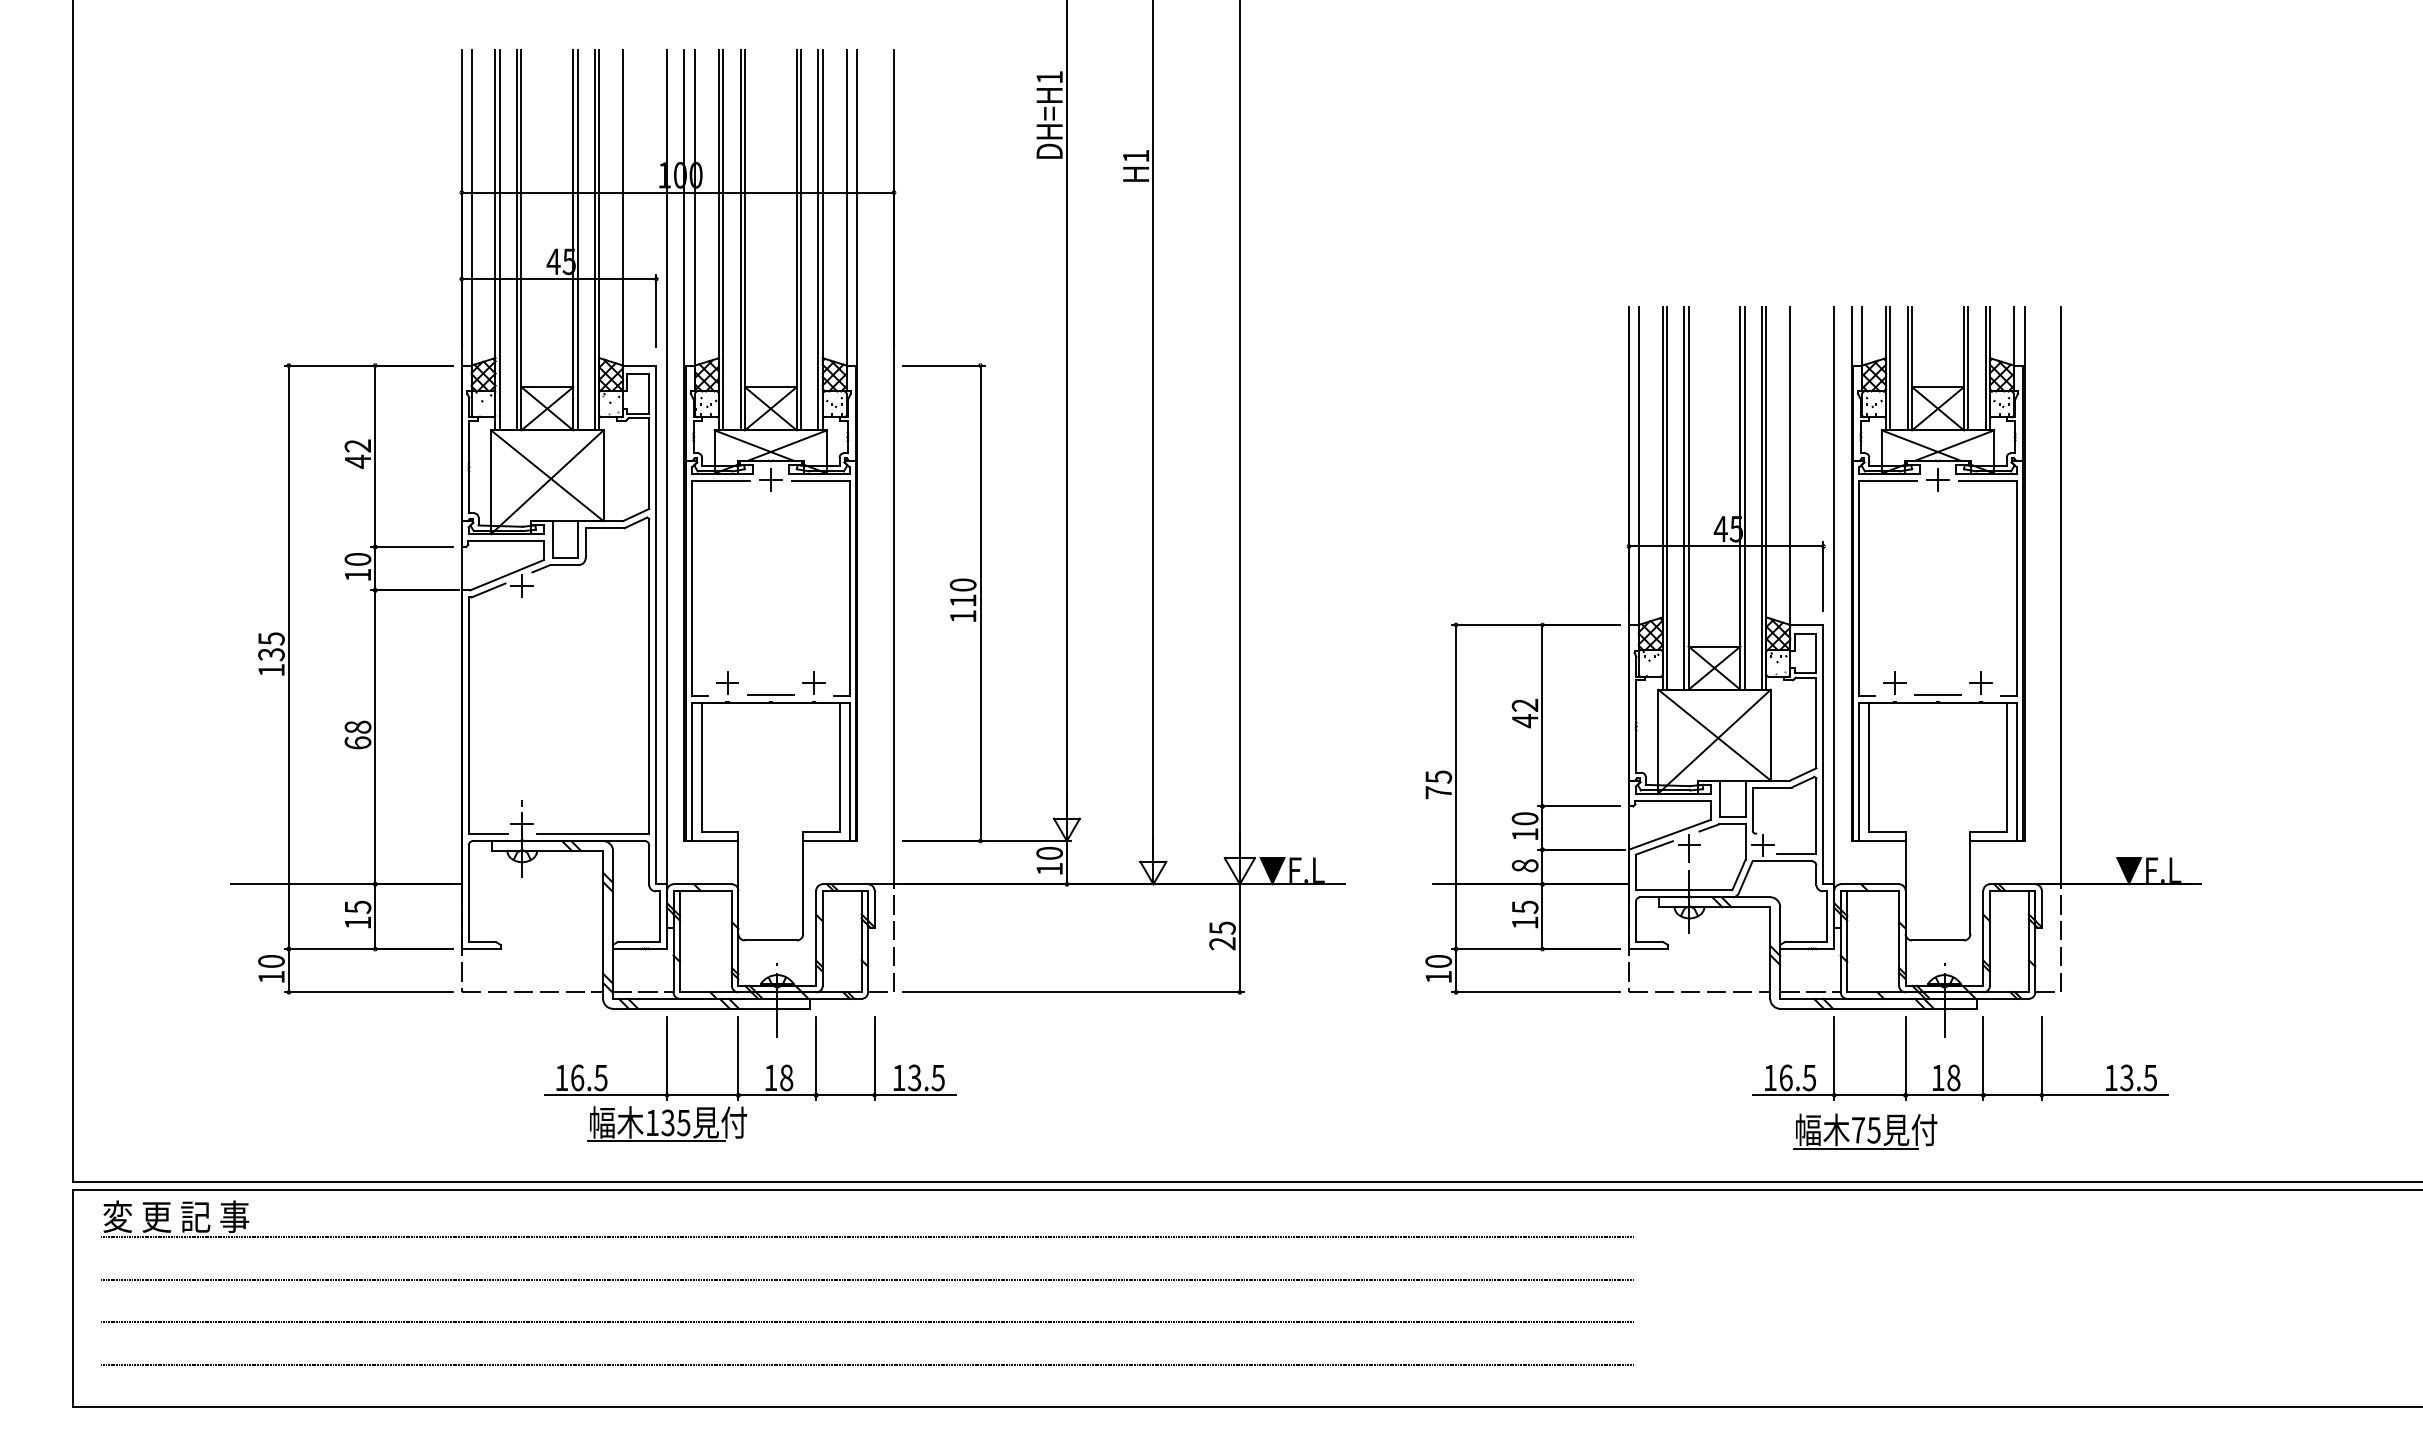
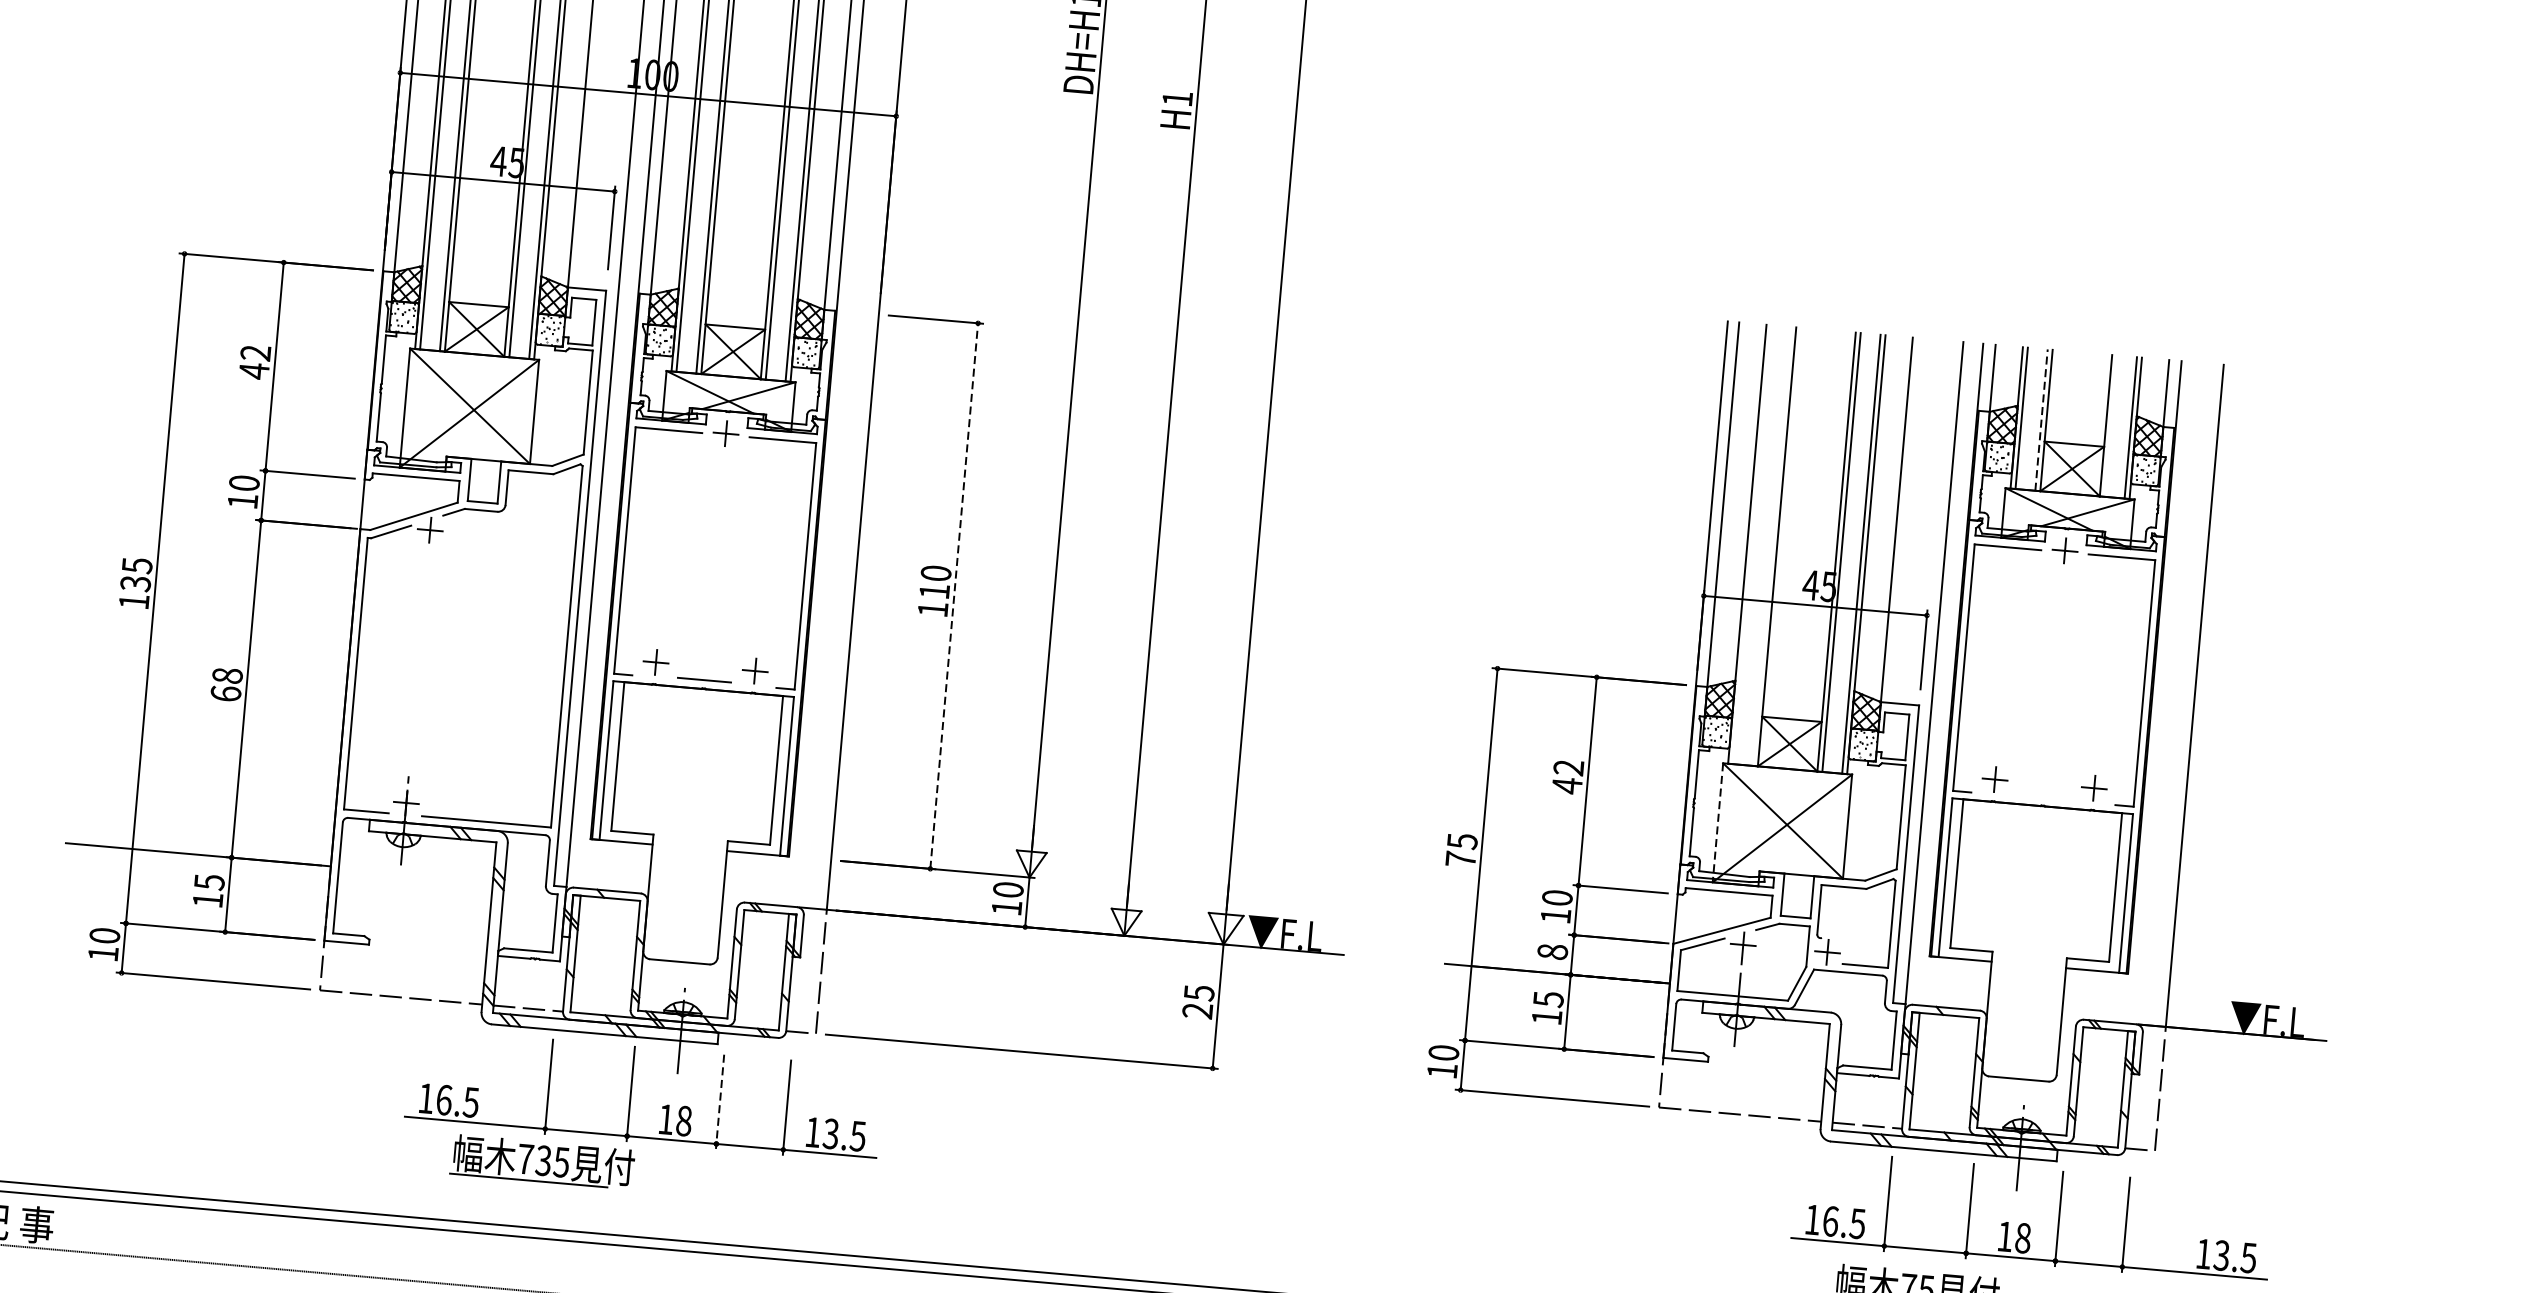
line: (1907, 368) -> (2041, 419), solid -> dashed
line: (1968, 368) -> (2111, 425), removed
line: (1666, 498) -> (1751, 544), removed
line: (1684, 498) -> (1772, 546), removed
line: (980, 603) -> (954, 596), solid -> dashed
line: (1937, 694) -> (2042, 796), removed
line: (1658, 741) -> (1718, 822), solid -> dashed
line: (816, 1059) -> (720, 1102), solid -> dashed
text: (652, 1122) -> (525, 1158), 135 -> 735

